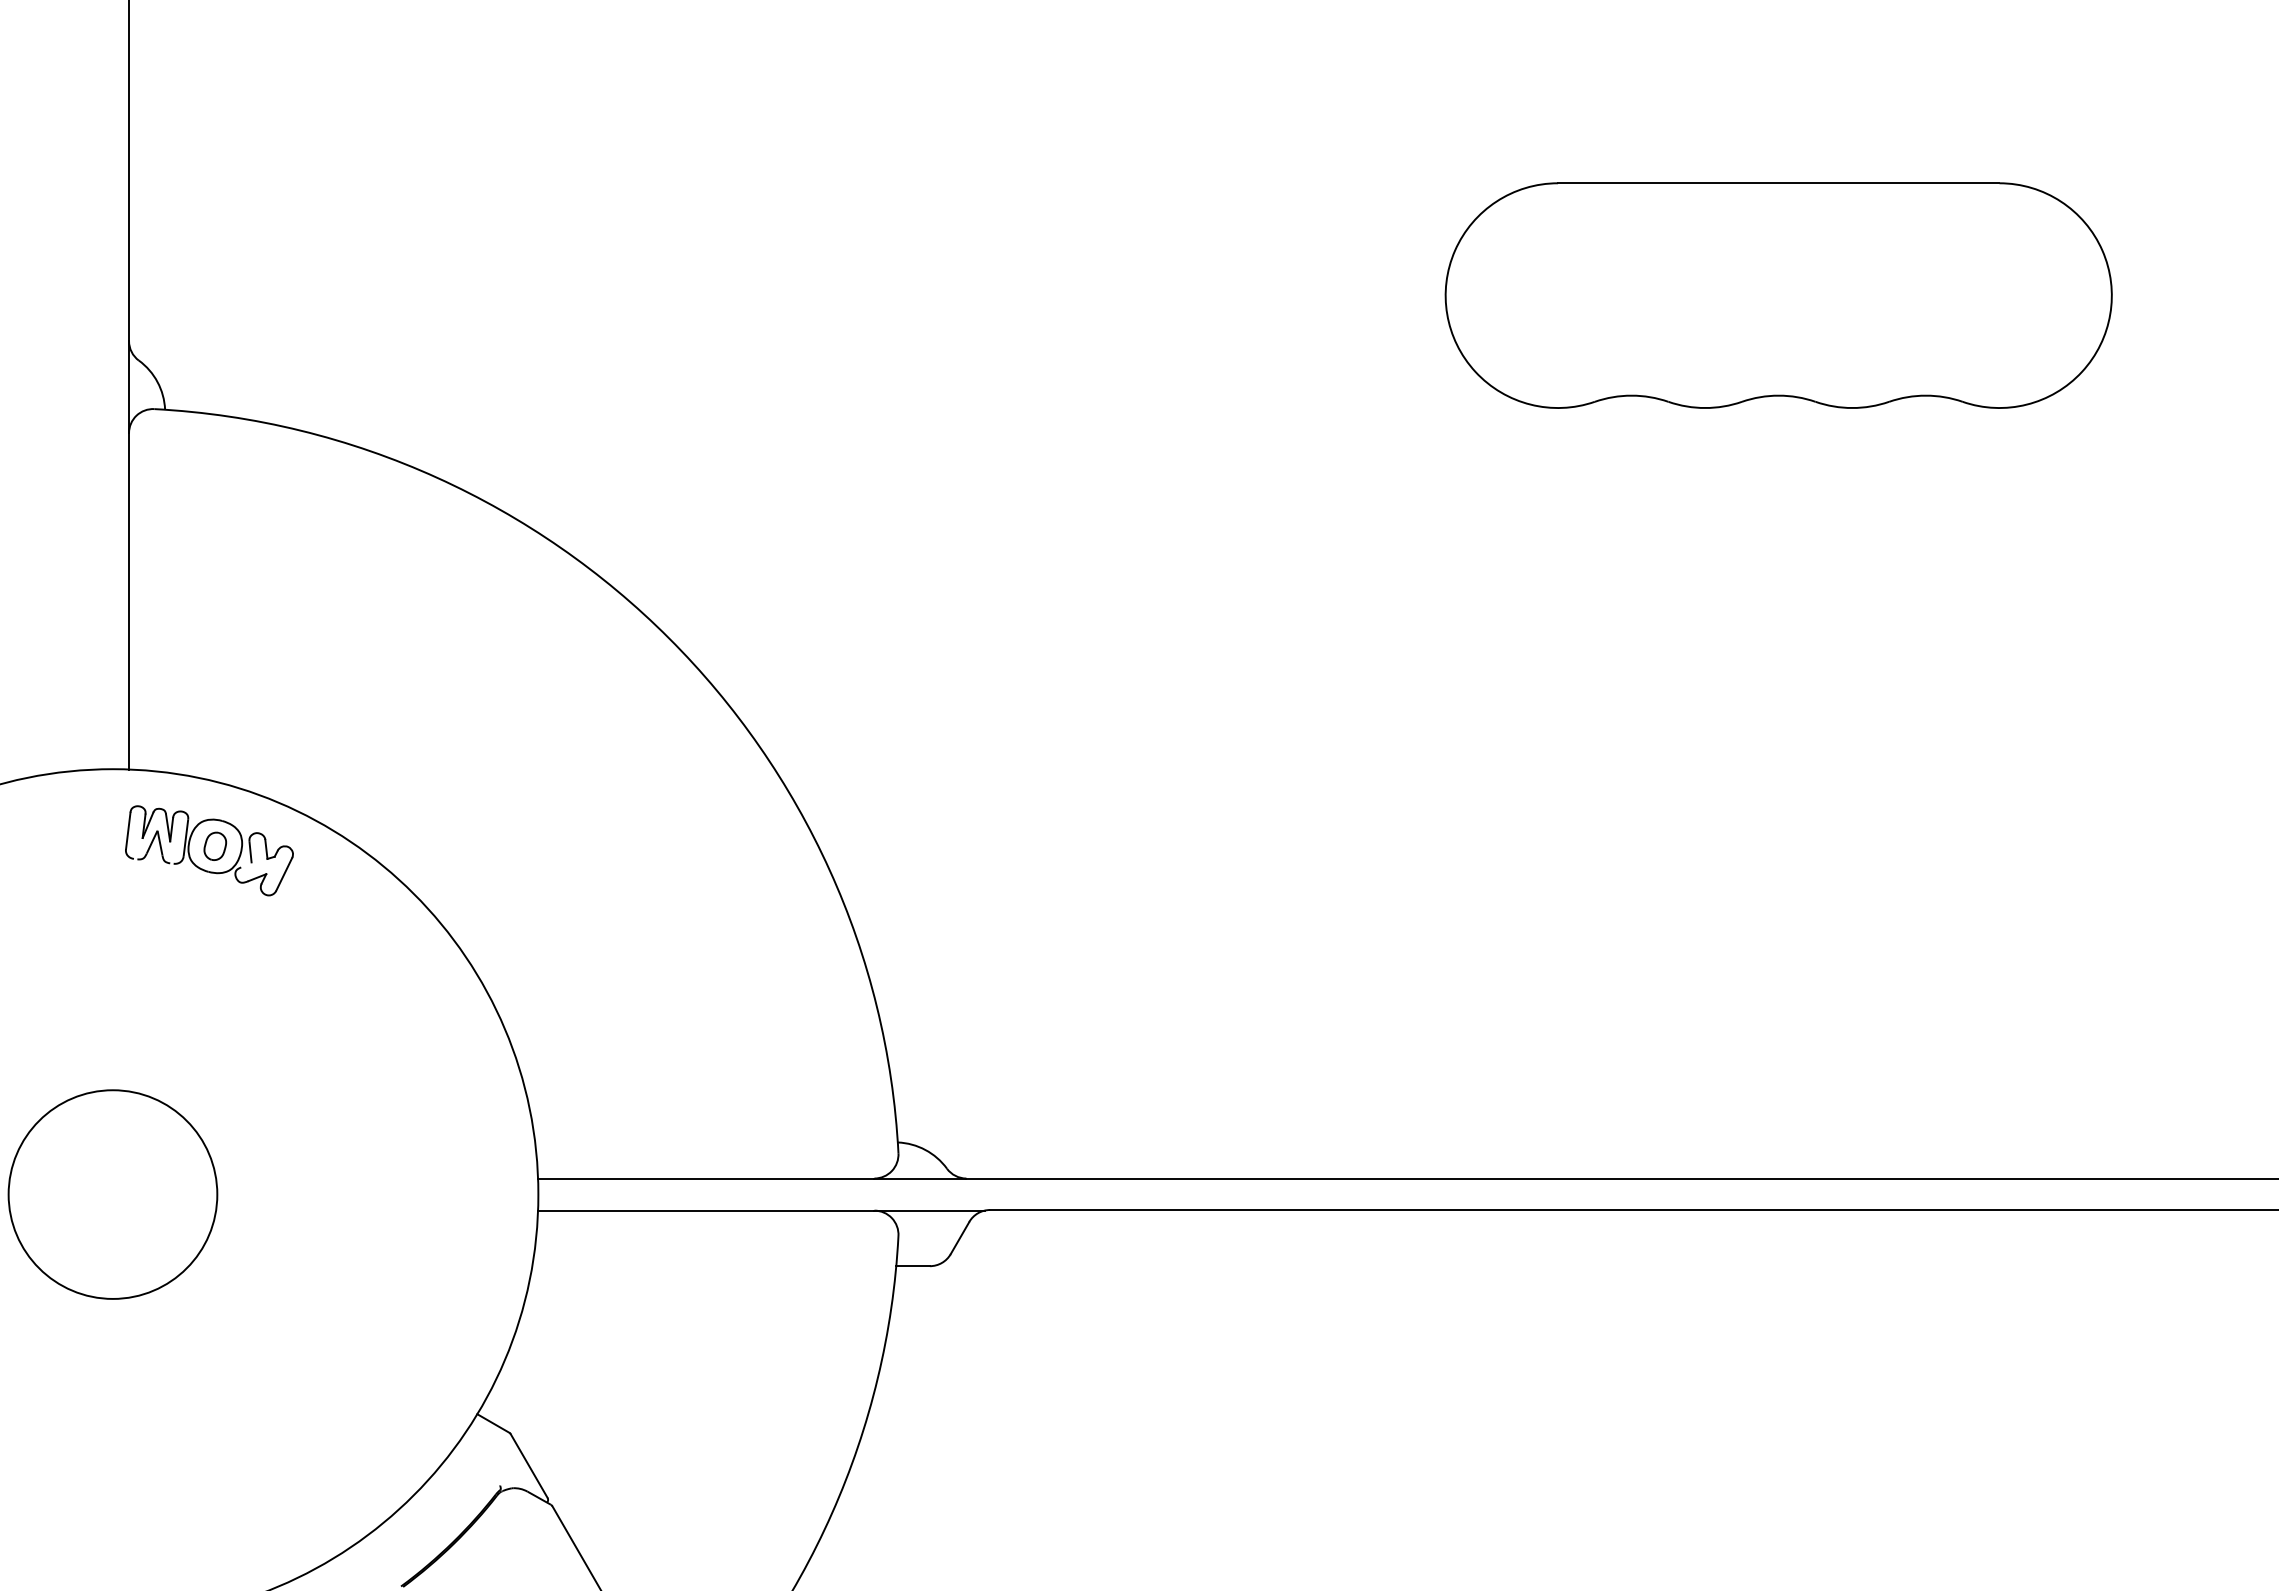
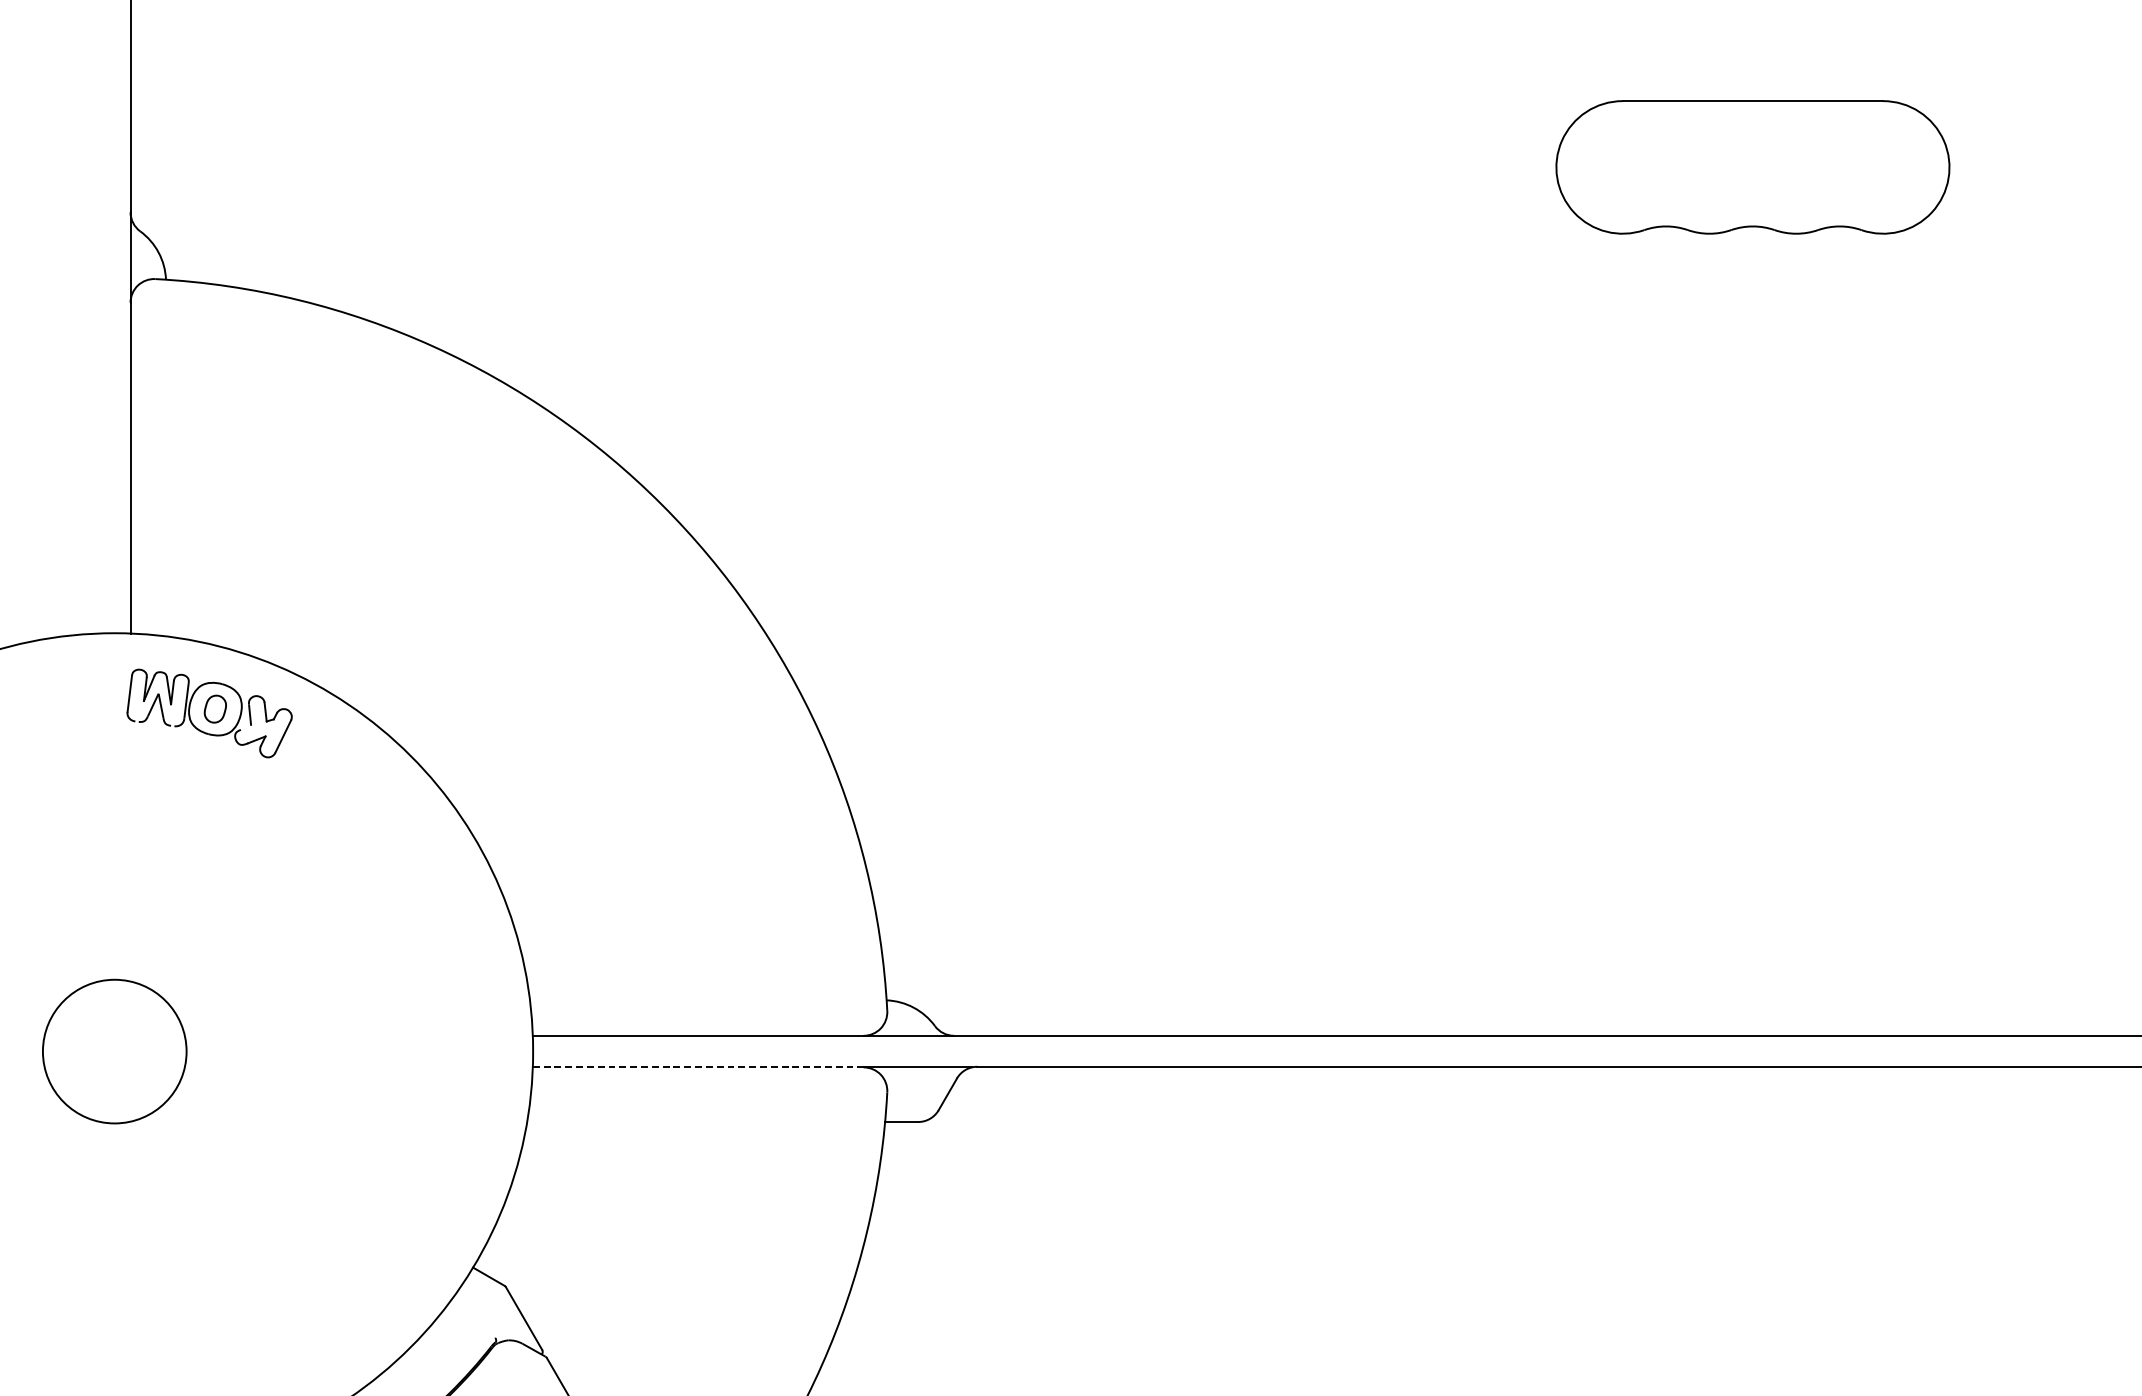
part: (1778, 295) -> (1752, 167), size x0.6
circle: (112, 1194) -> (114, 1051), size x0.7
line: (706, 1210) -> (698, 1067), solid -> dashed

